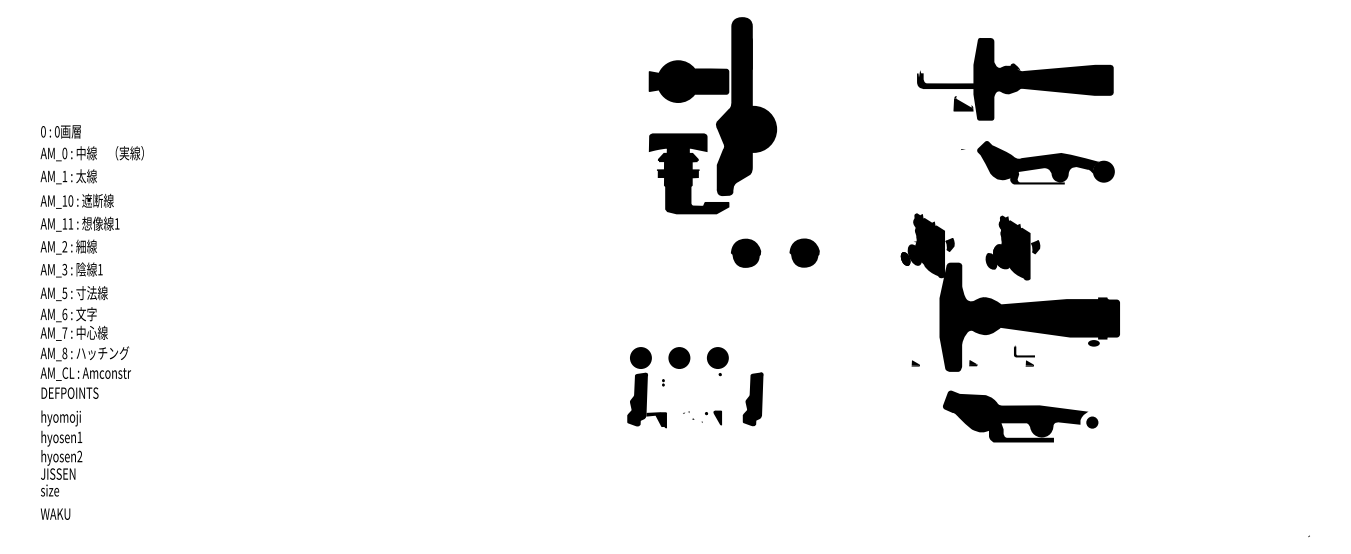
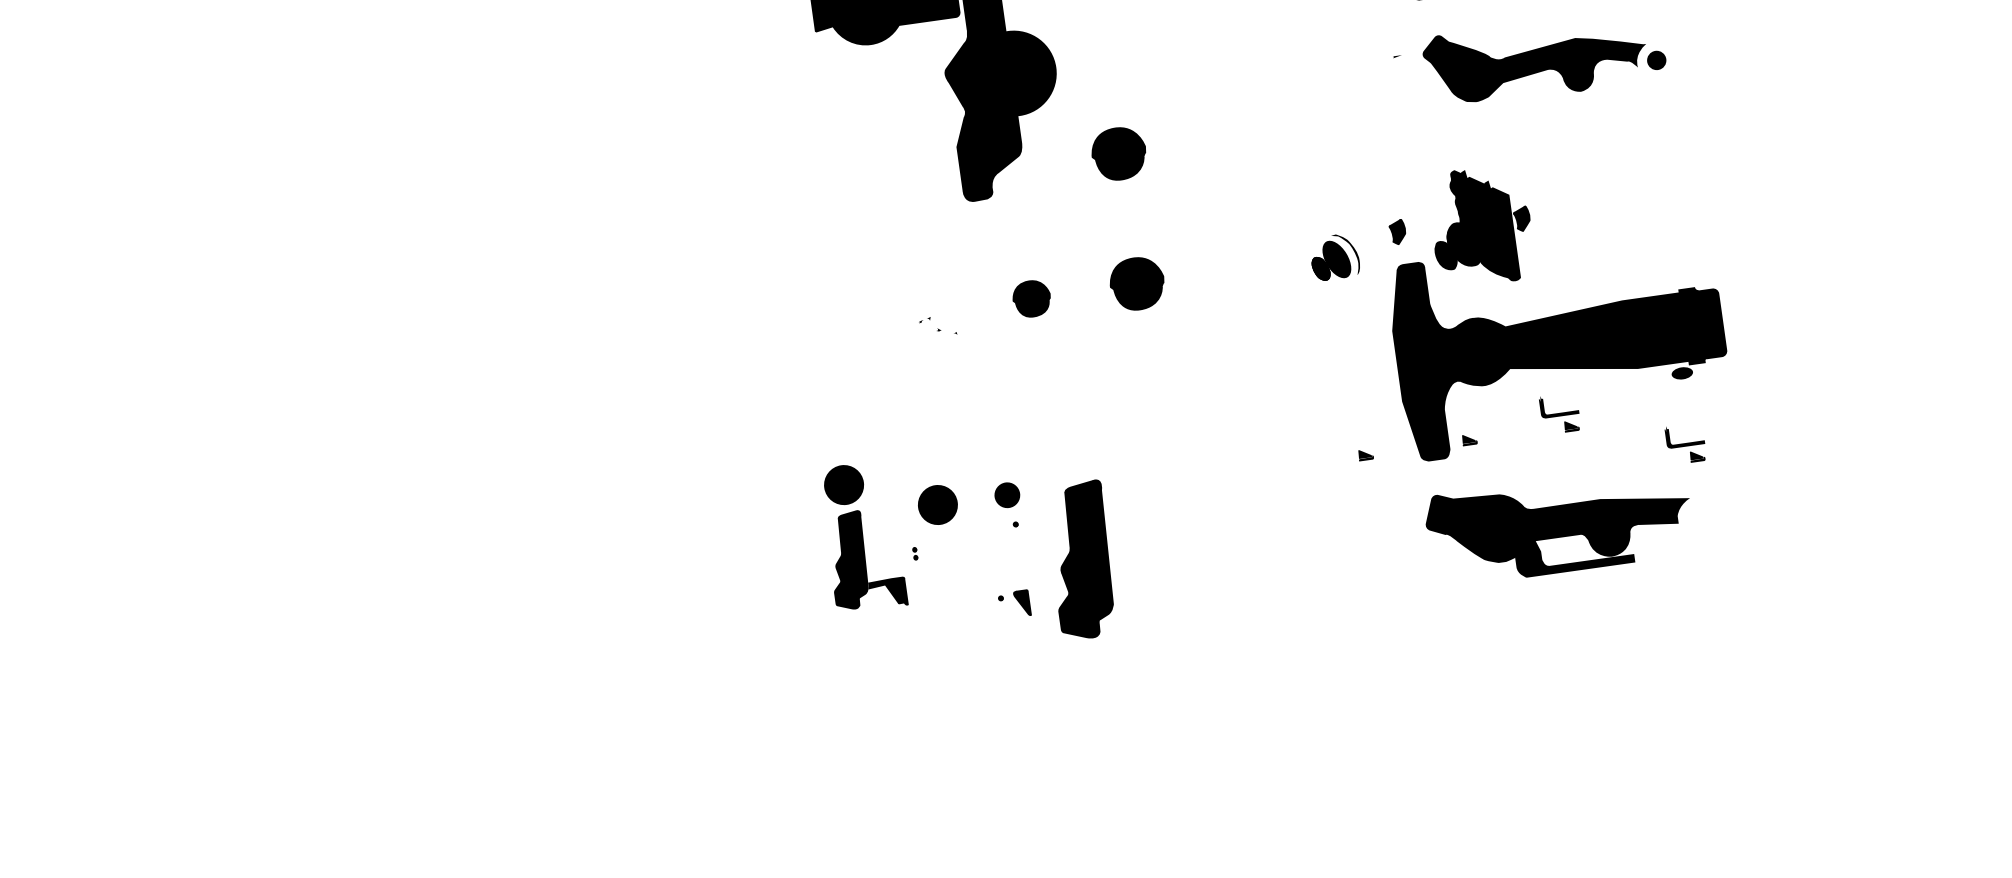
fill: (1037, 170) -> (1536, 75), removed
fill: (1103, 171) -> (1656, 60), removed
fill: (688, 173) -> (907, 169), removed
part: (804, 180) -> (1118, 152), added
fill: (929, 245) -> (1360, 238), removed
part: (1012, 247) -> (1480, 225), moved
part: (746, 252) -> (1032, 297), size x0.7
fill: (717, 358) -> (1006, 496), removed
part: (1090, 381) -> (1685, 443), added
part: (646, 387) -> (861, 536), moved
part: (752, 399) -> (1080, 561), size x1.6
part: (692, 416) -> (936, 325), moved
fill: (1092, 422) -> (1699, 516), removed

